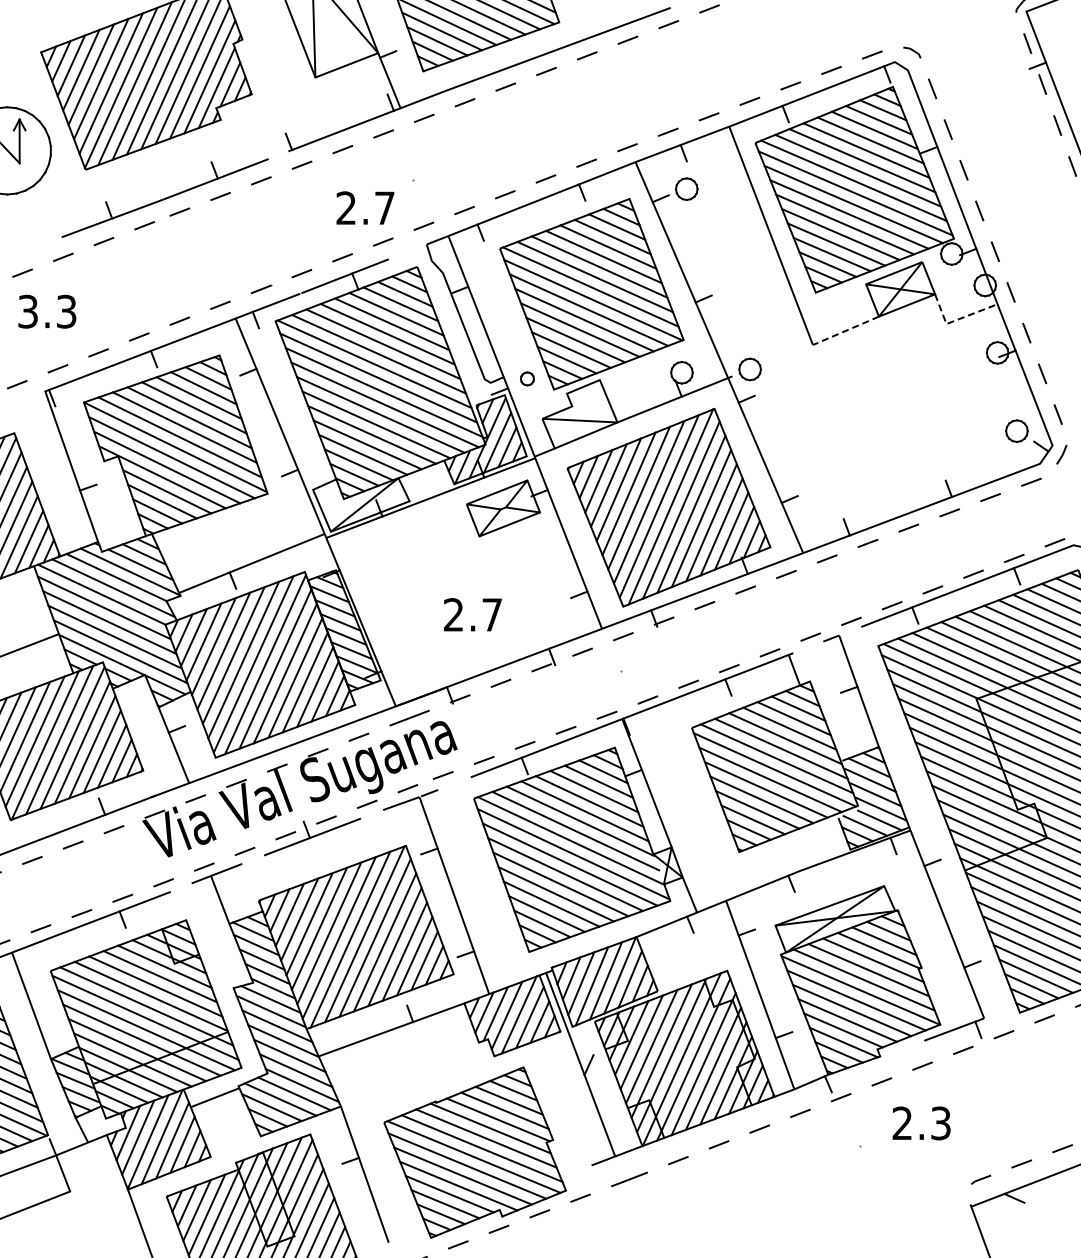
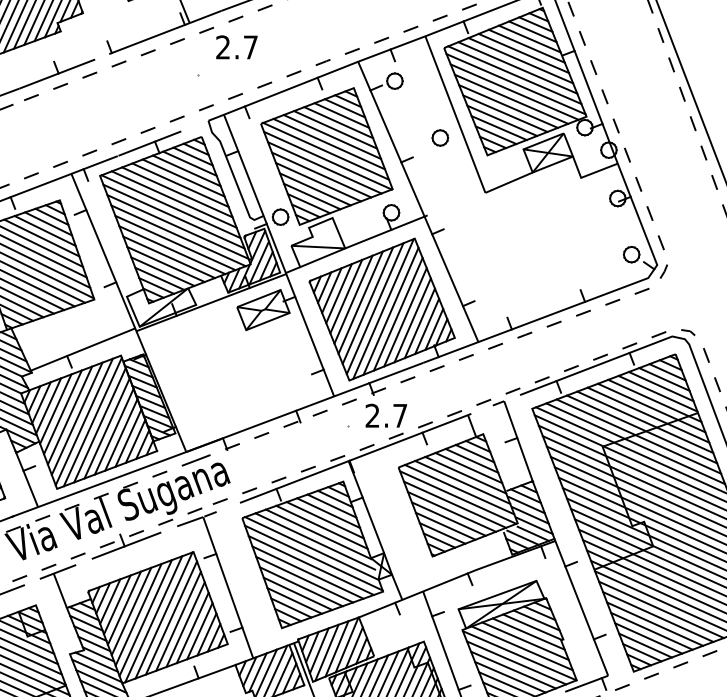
text: (365, 207) -> (236, 46), moved
line: (956, 320) -> (588, 175), dashed -> solid
line: (845, 330) -> (508, 182), dashed -> solid
part: (749, 369) -> (439, 138), moved
part: (527, 378) -> (280, 216), size x1.67
text: (472, 614) -> (386, 415), moved

